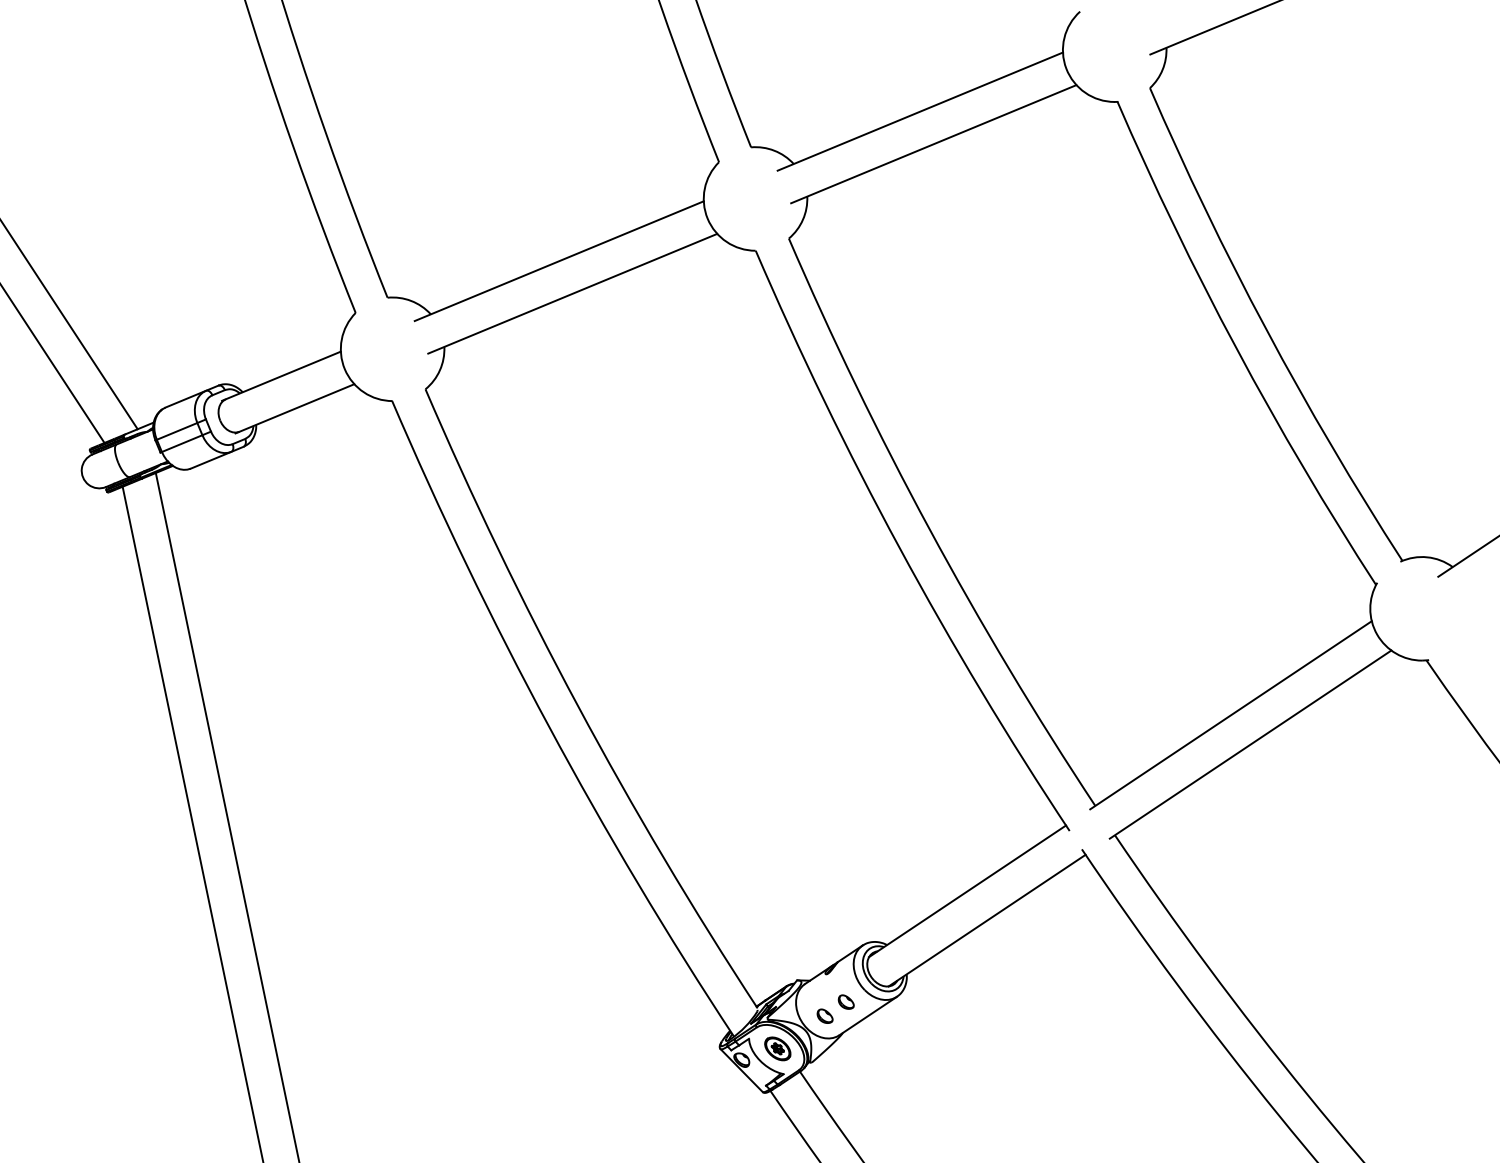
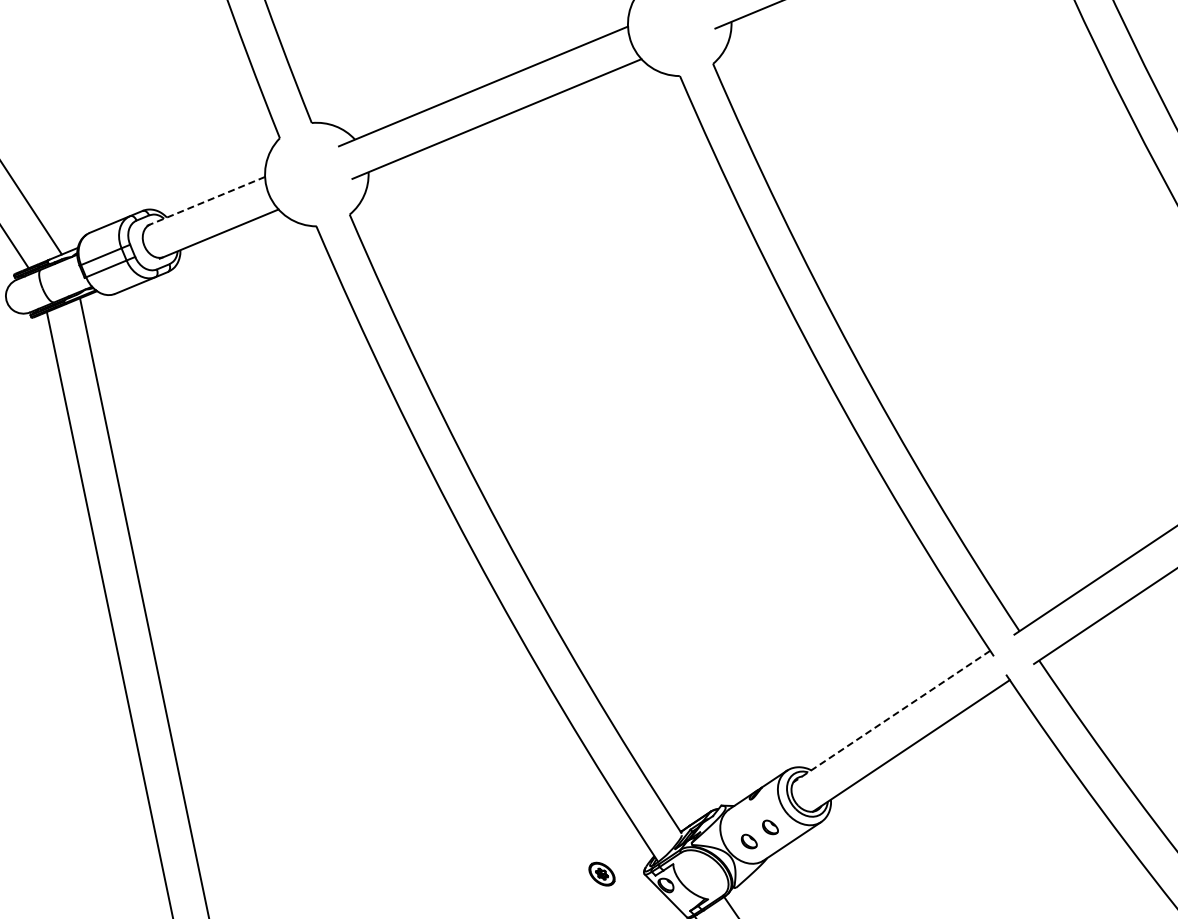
line: (281, 376) -> (205, 201), solid -> dashed
line: (967, 891) -> (891, 716), solid -> dashed
part: (777, 1048) -> (601, 873), moved

